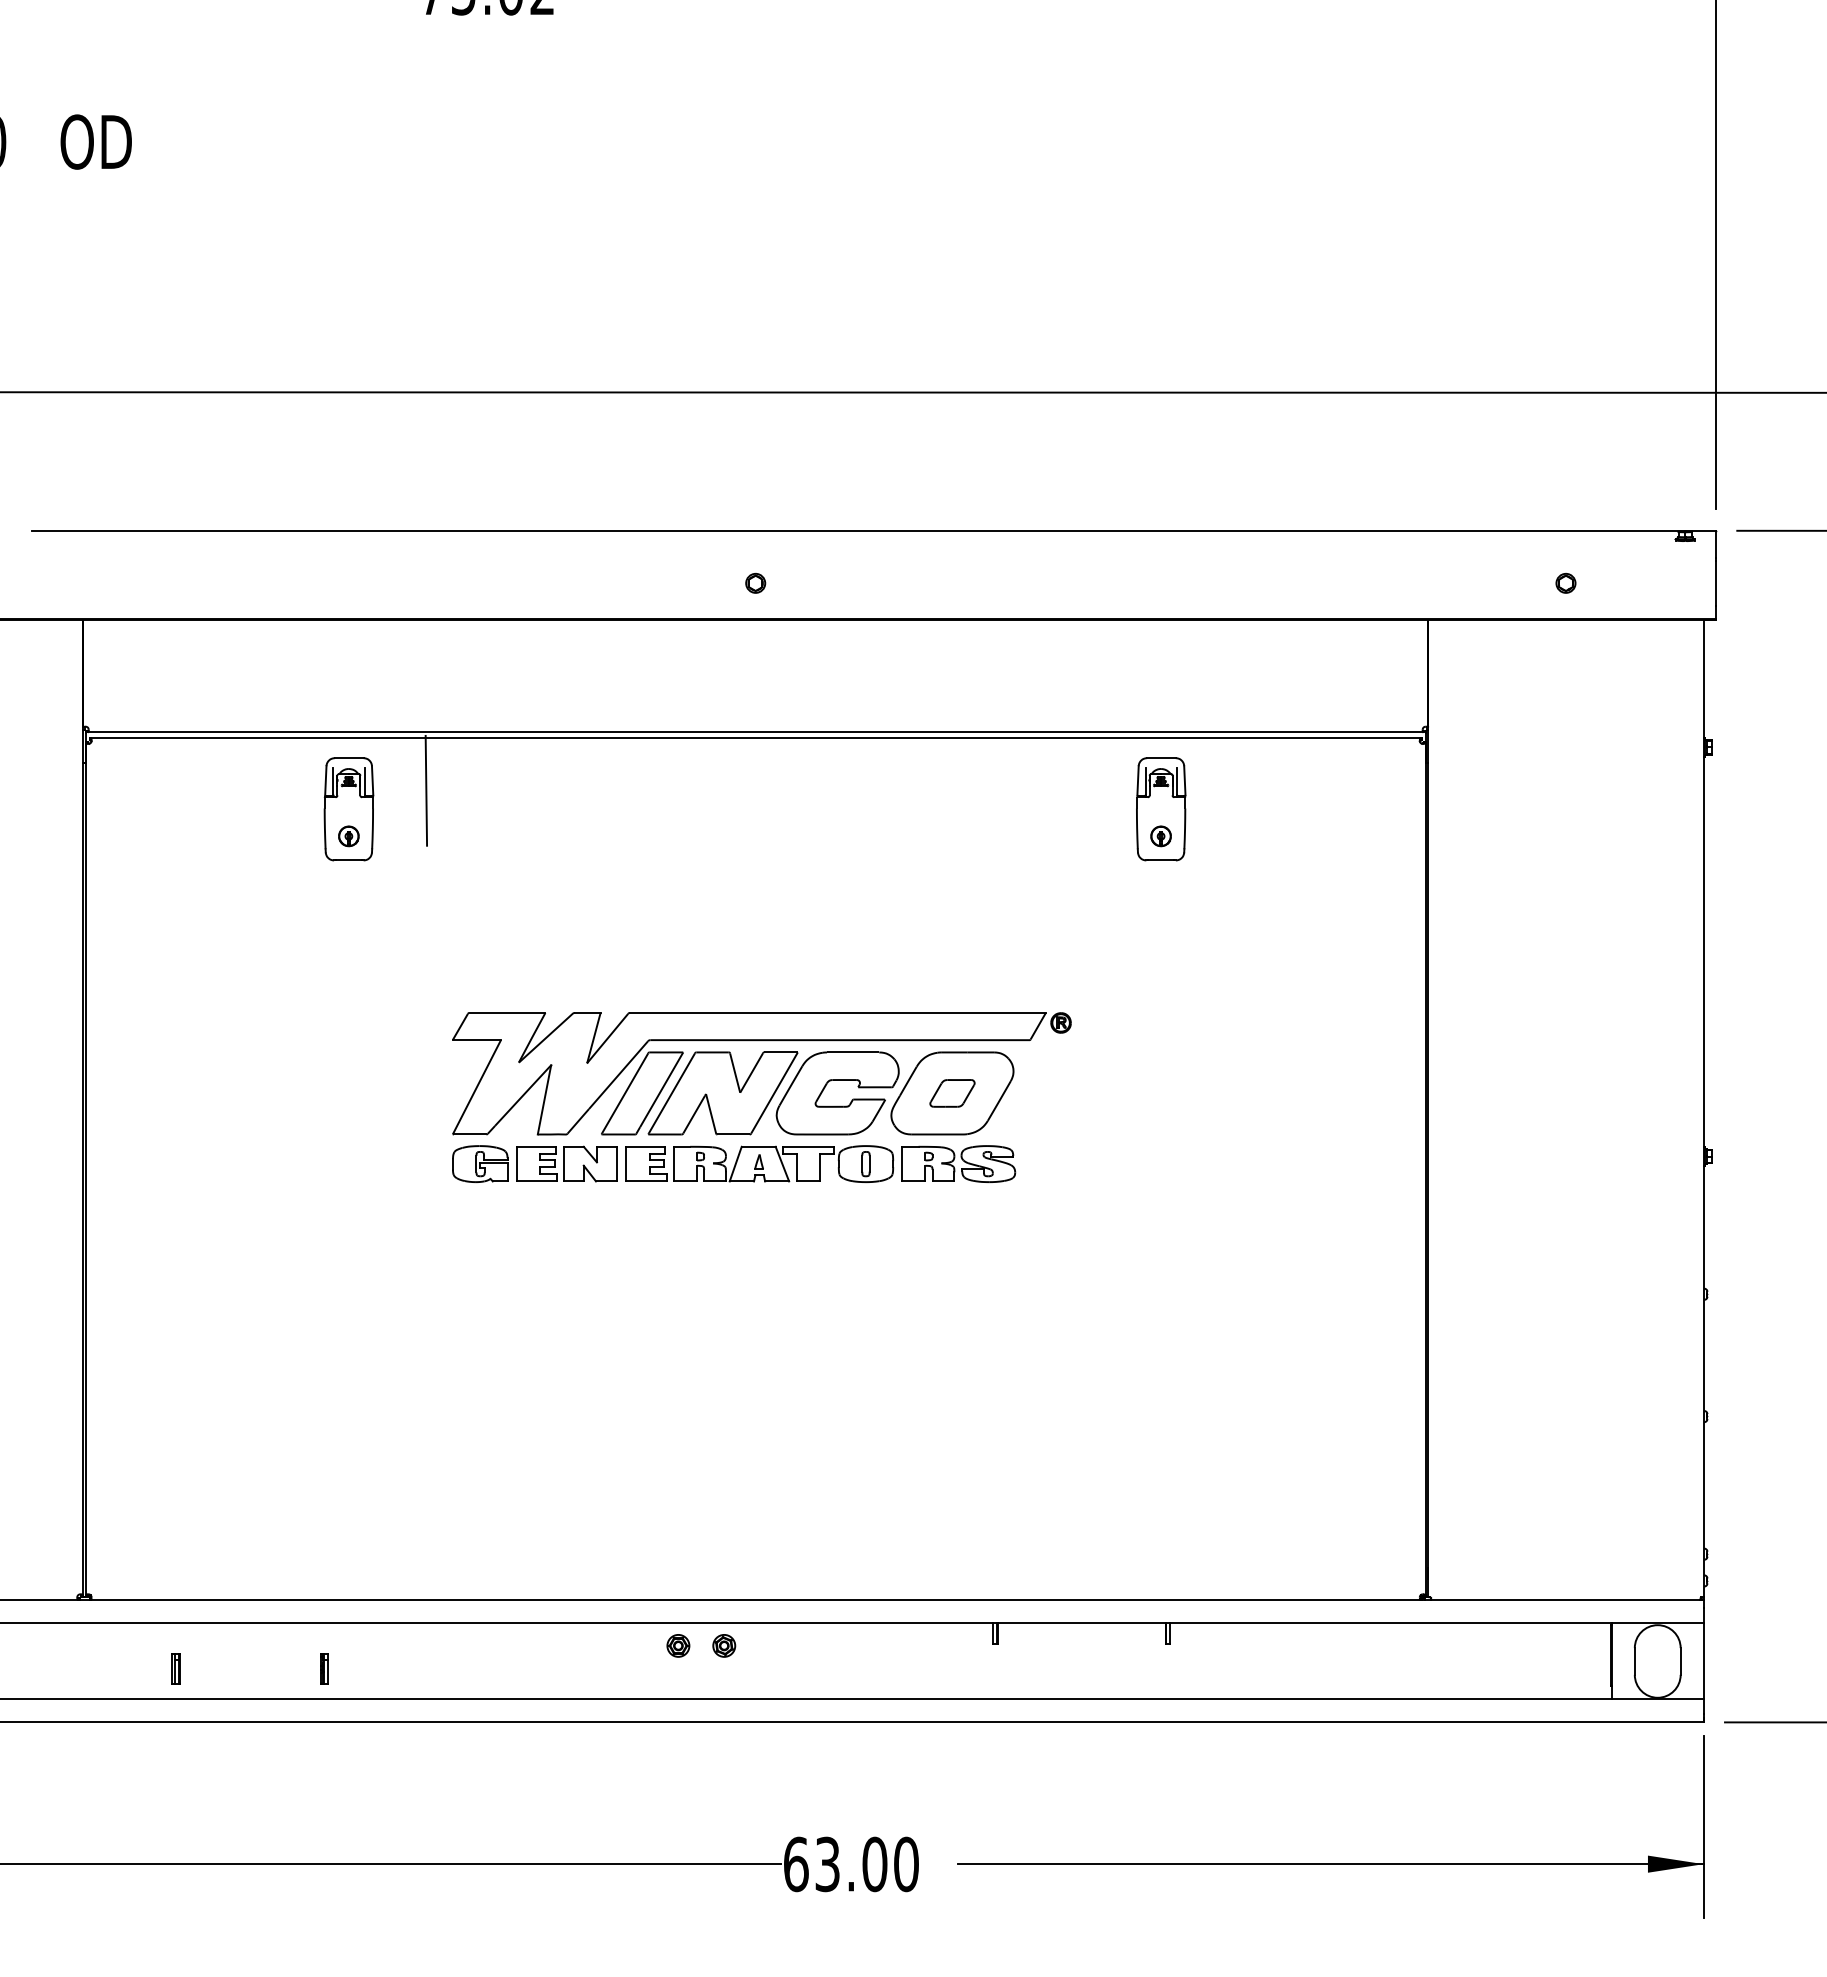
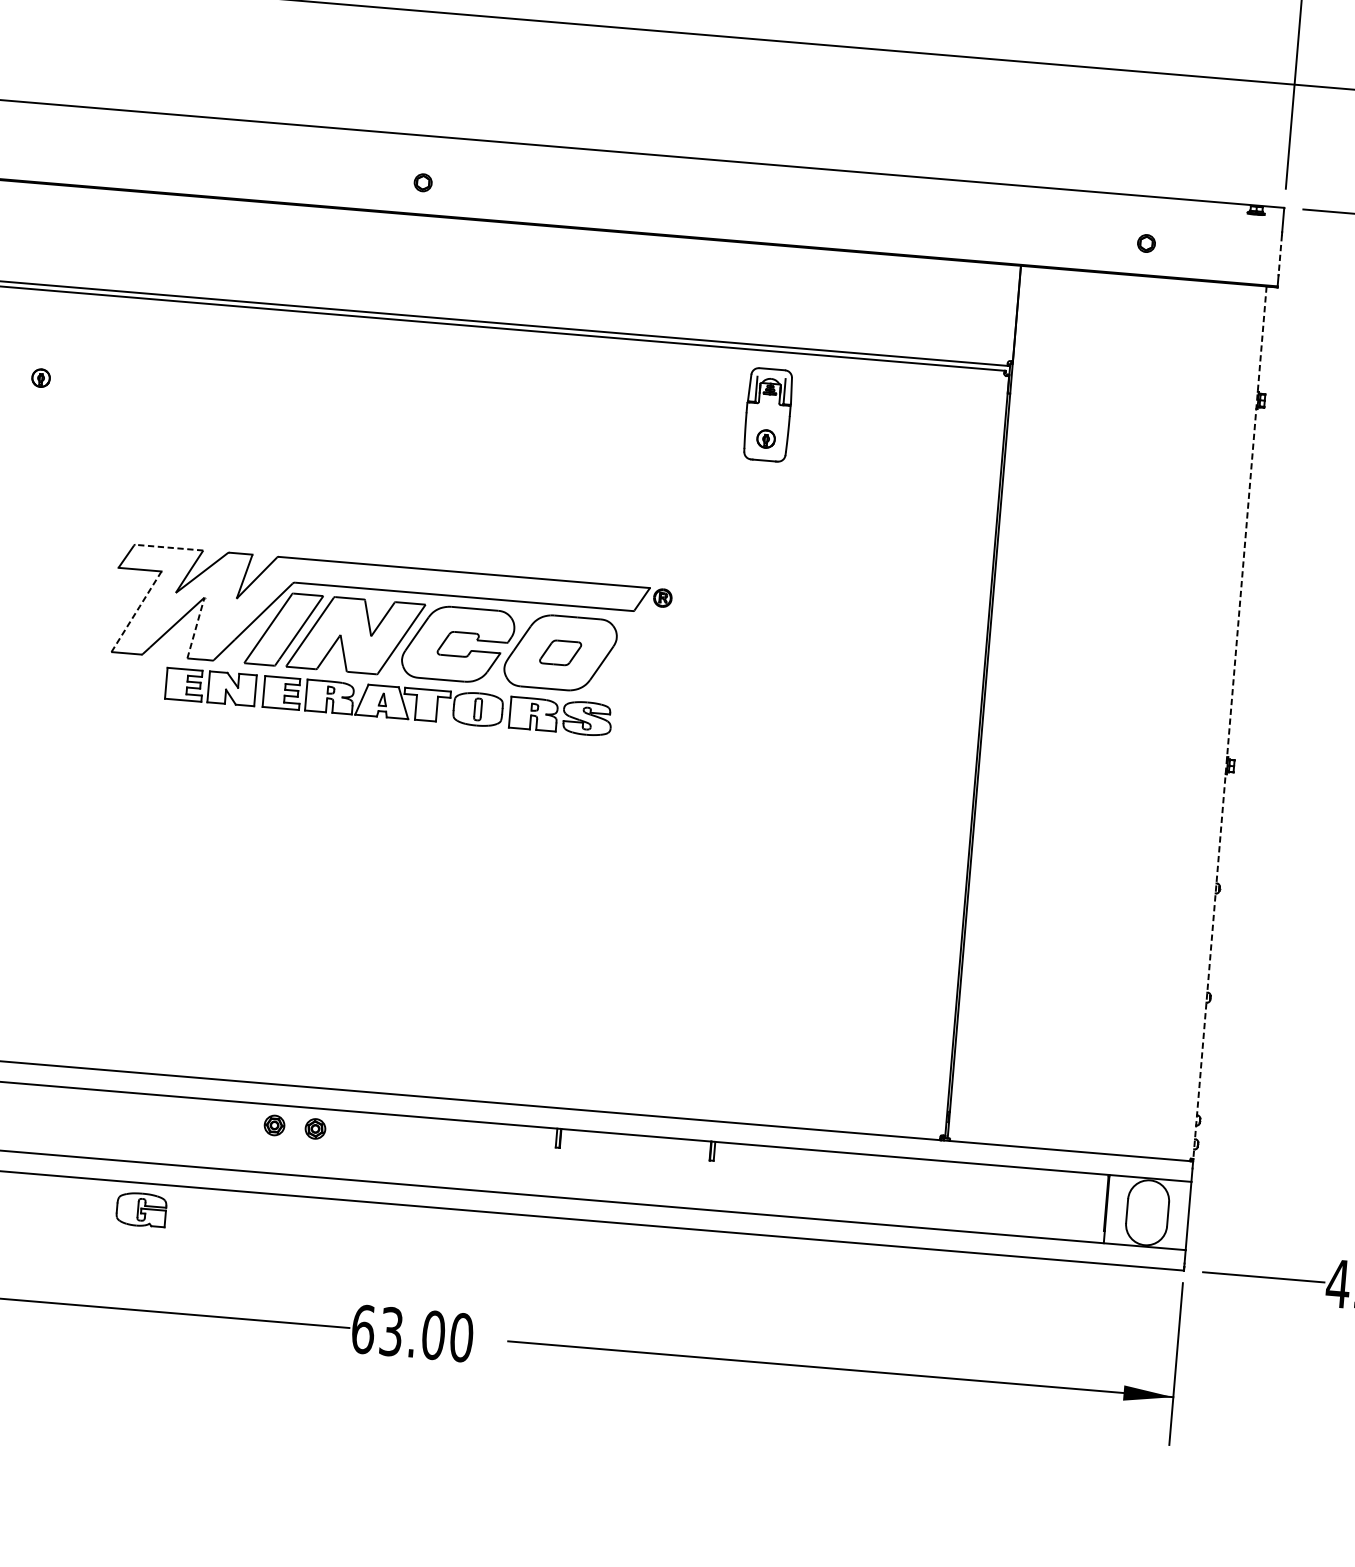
line: (1715, 584) -> (1279, 255), solid -> dashed
line: (426, 790) -> (113, 343), removed
part: (348, 809) -> (42, 354), removed
line: (507, 1012) -> (169, 547), solid -> dashed
line: (477, 1086) -> (137, 611), solid -> dashed
line: (544, 1099) -> (195, 627), solid -> dashed
line: (1703, 1108) -> (1229, 722), solid -> dashed
part: (480, 1163) -> (141, 1209), moved

